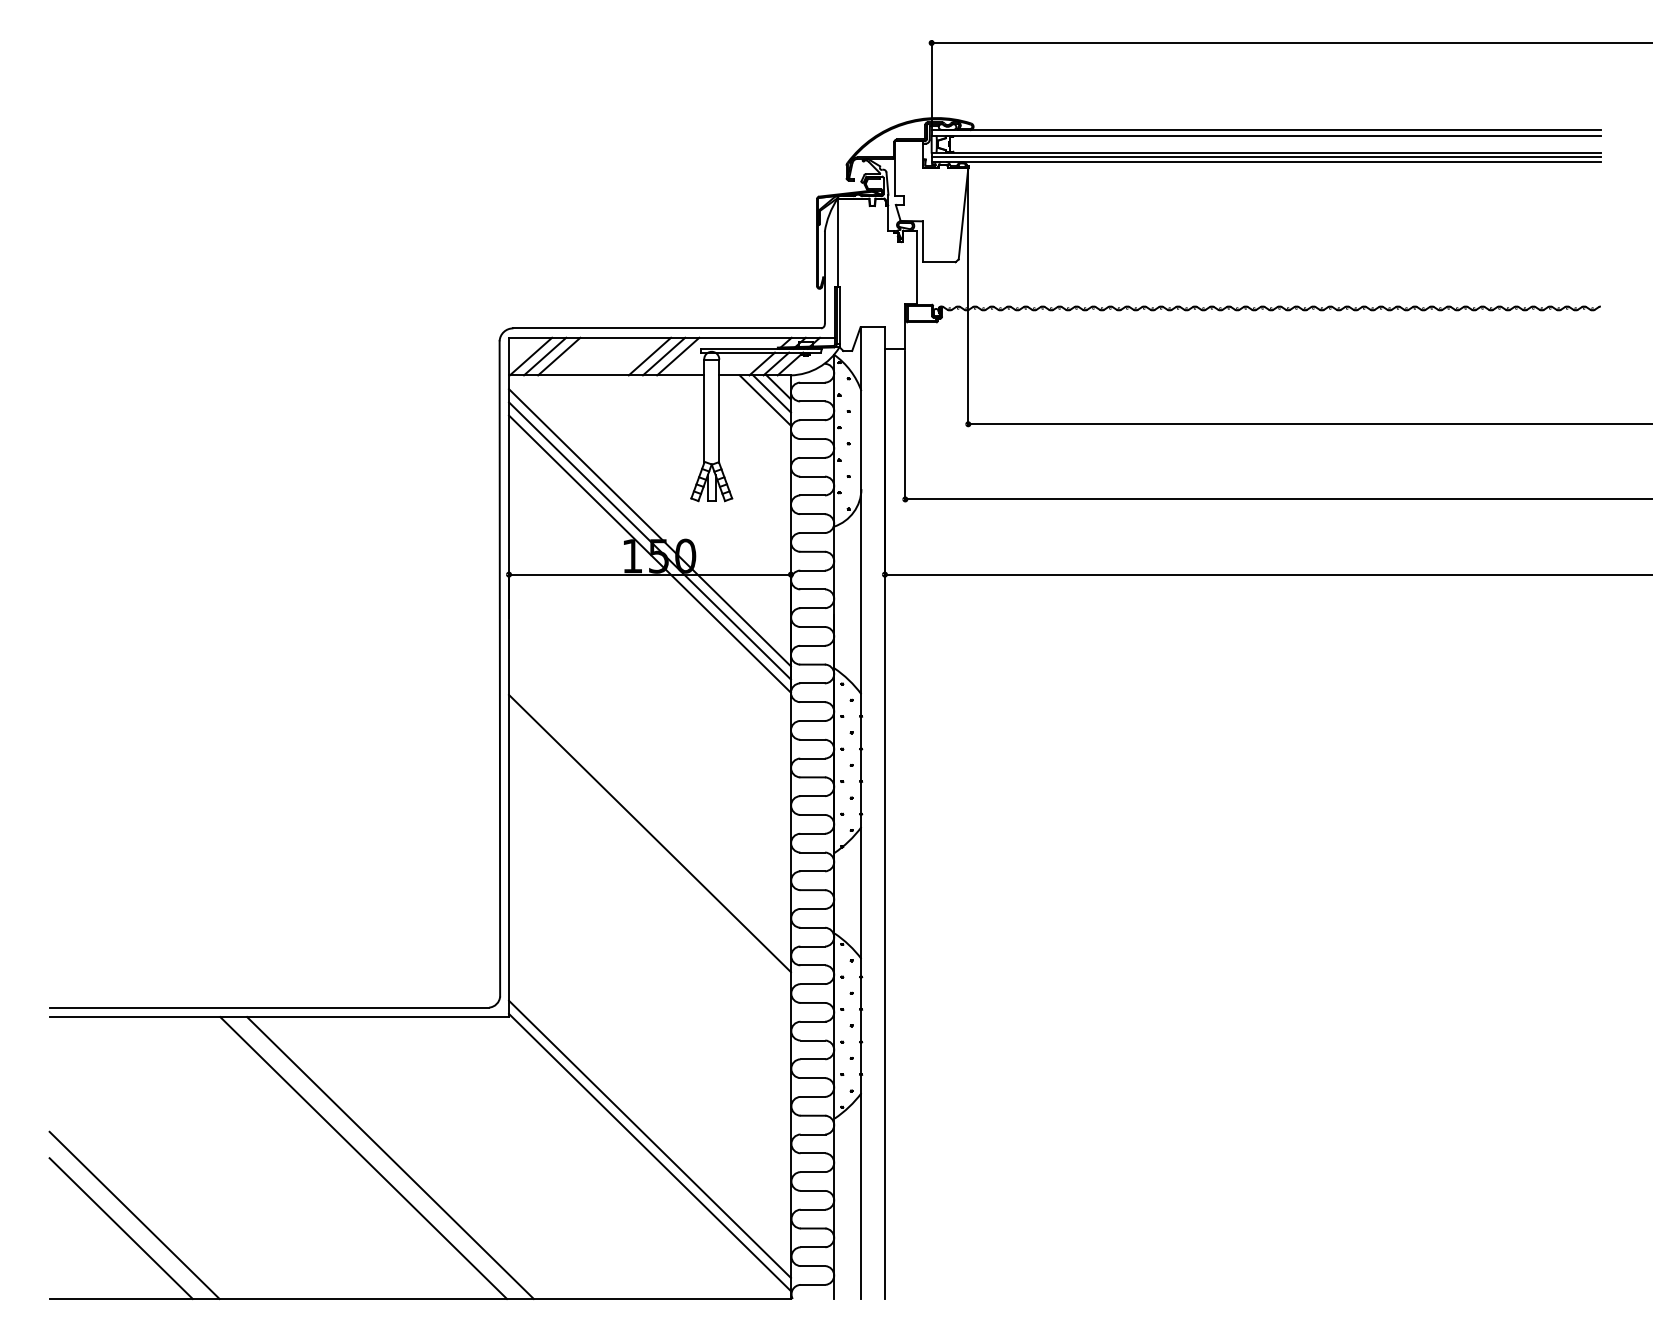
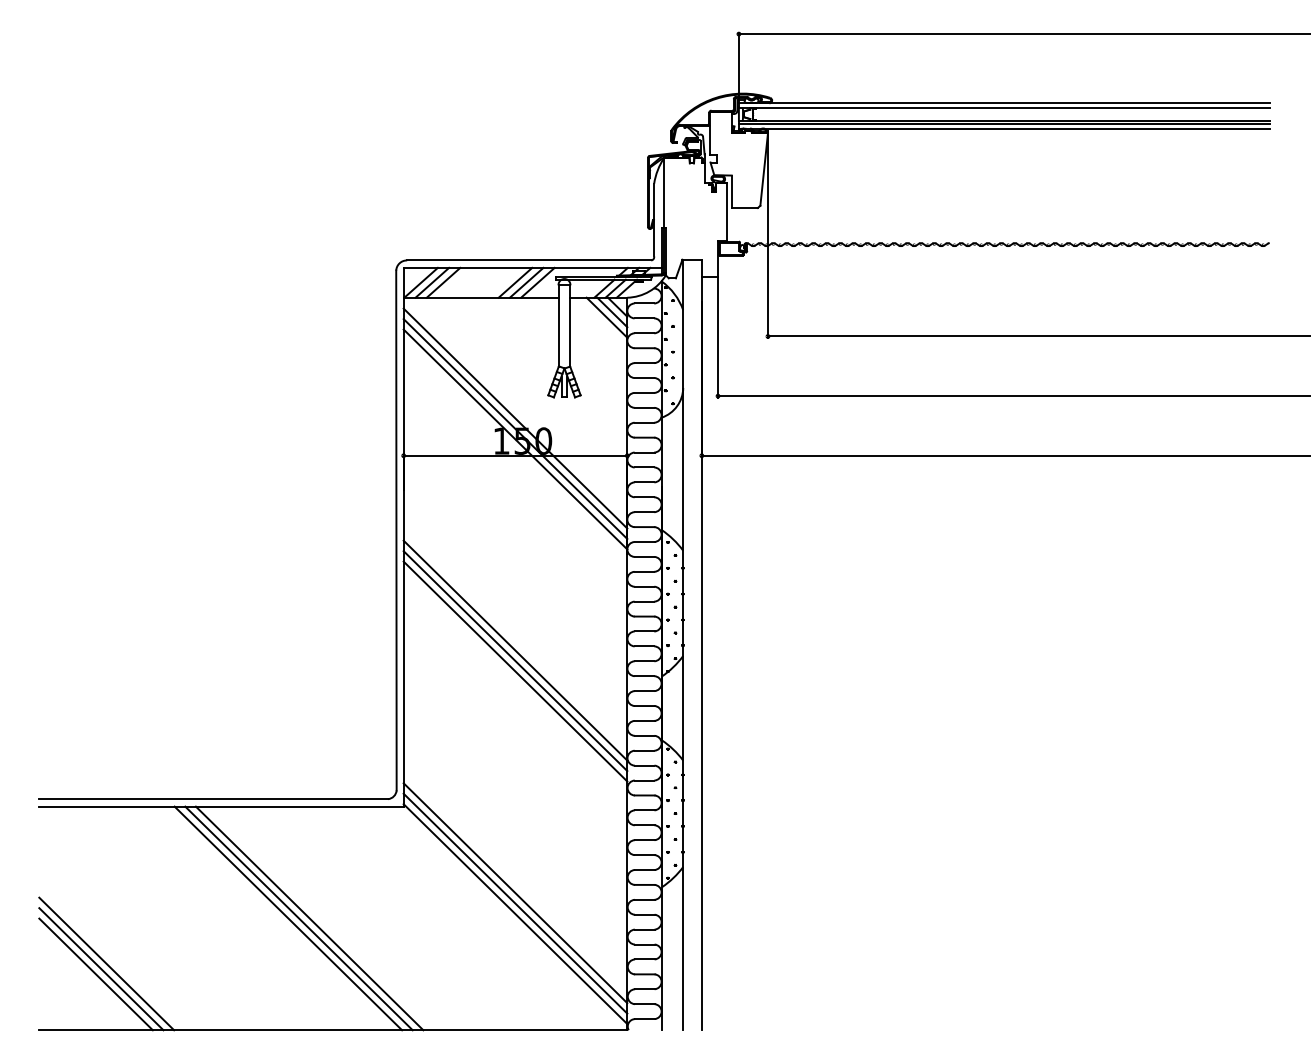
line: (649, 820) -> (515, 650), added
line: (649, 846) -> (515, 671), added
line: (649, 1126) -> (515, 893), added
line: (376, 1158) -> (298, 918), added
line: (128, 1222) -> (101, 969), added

